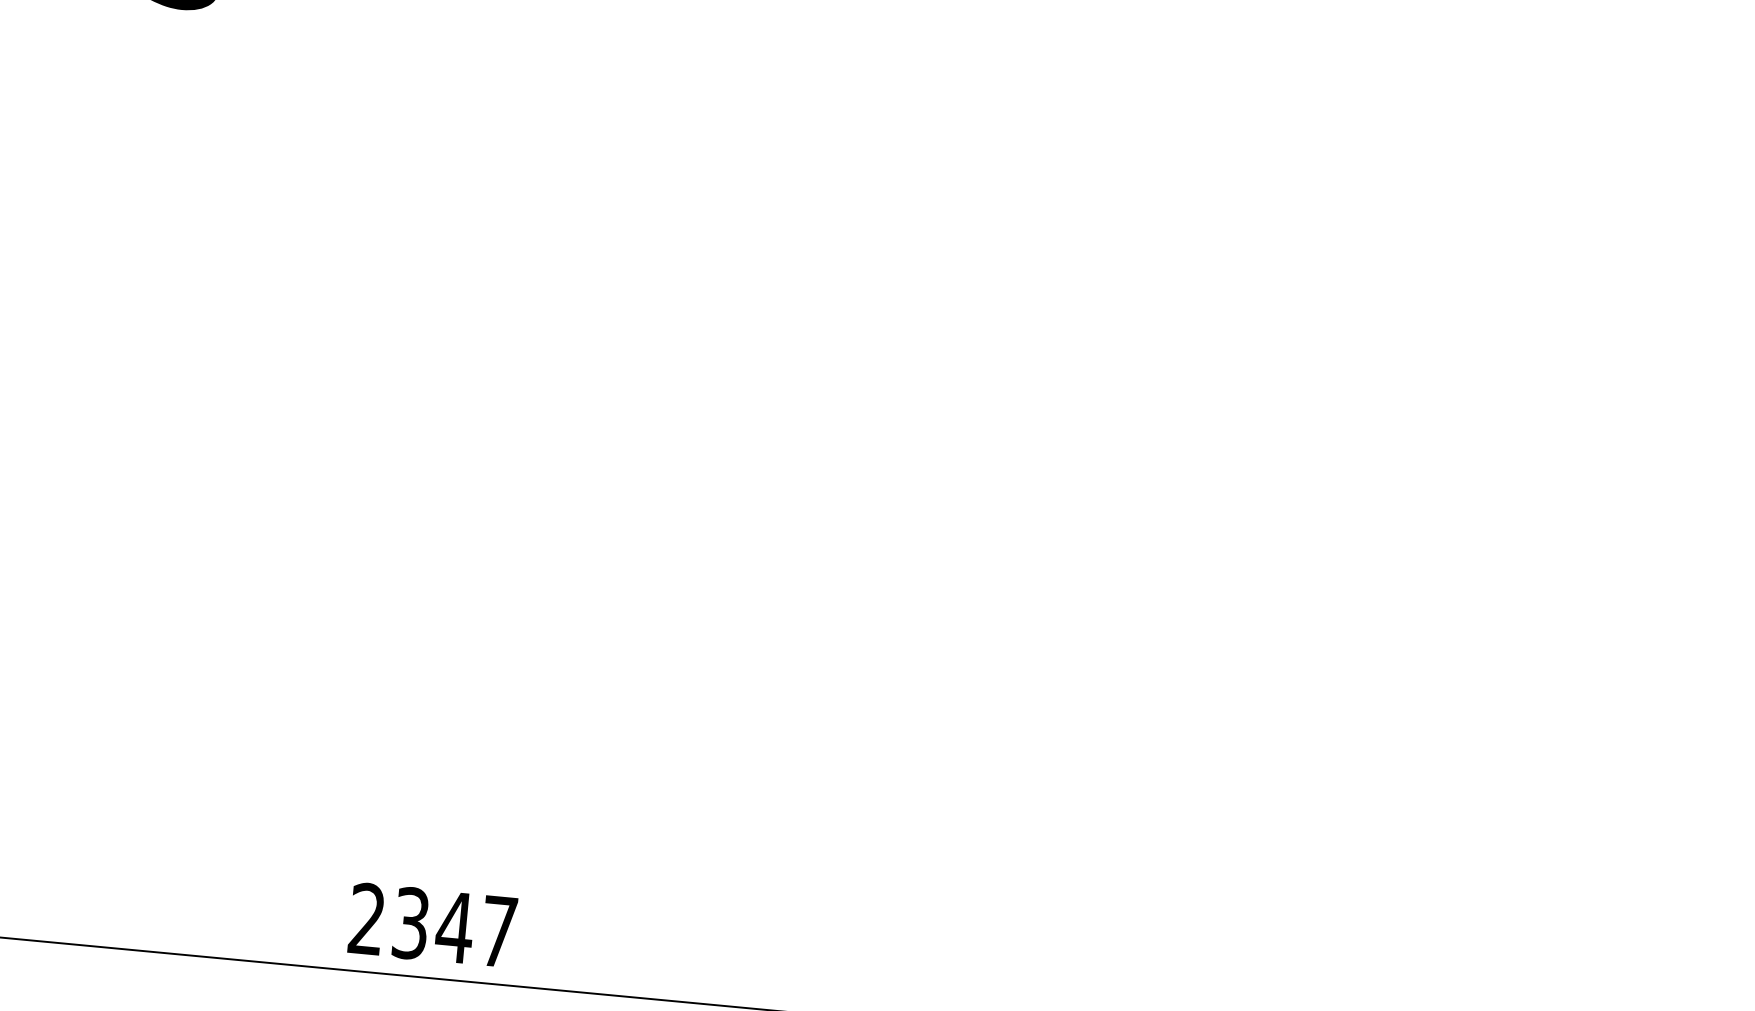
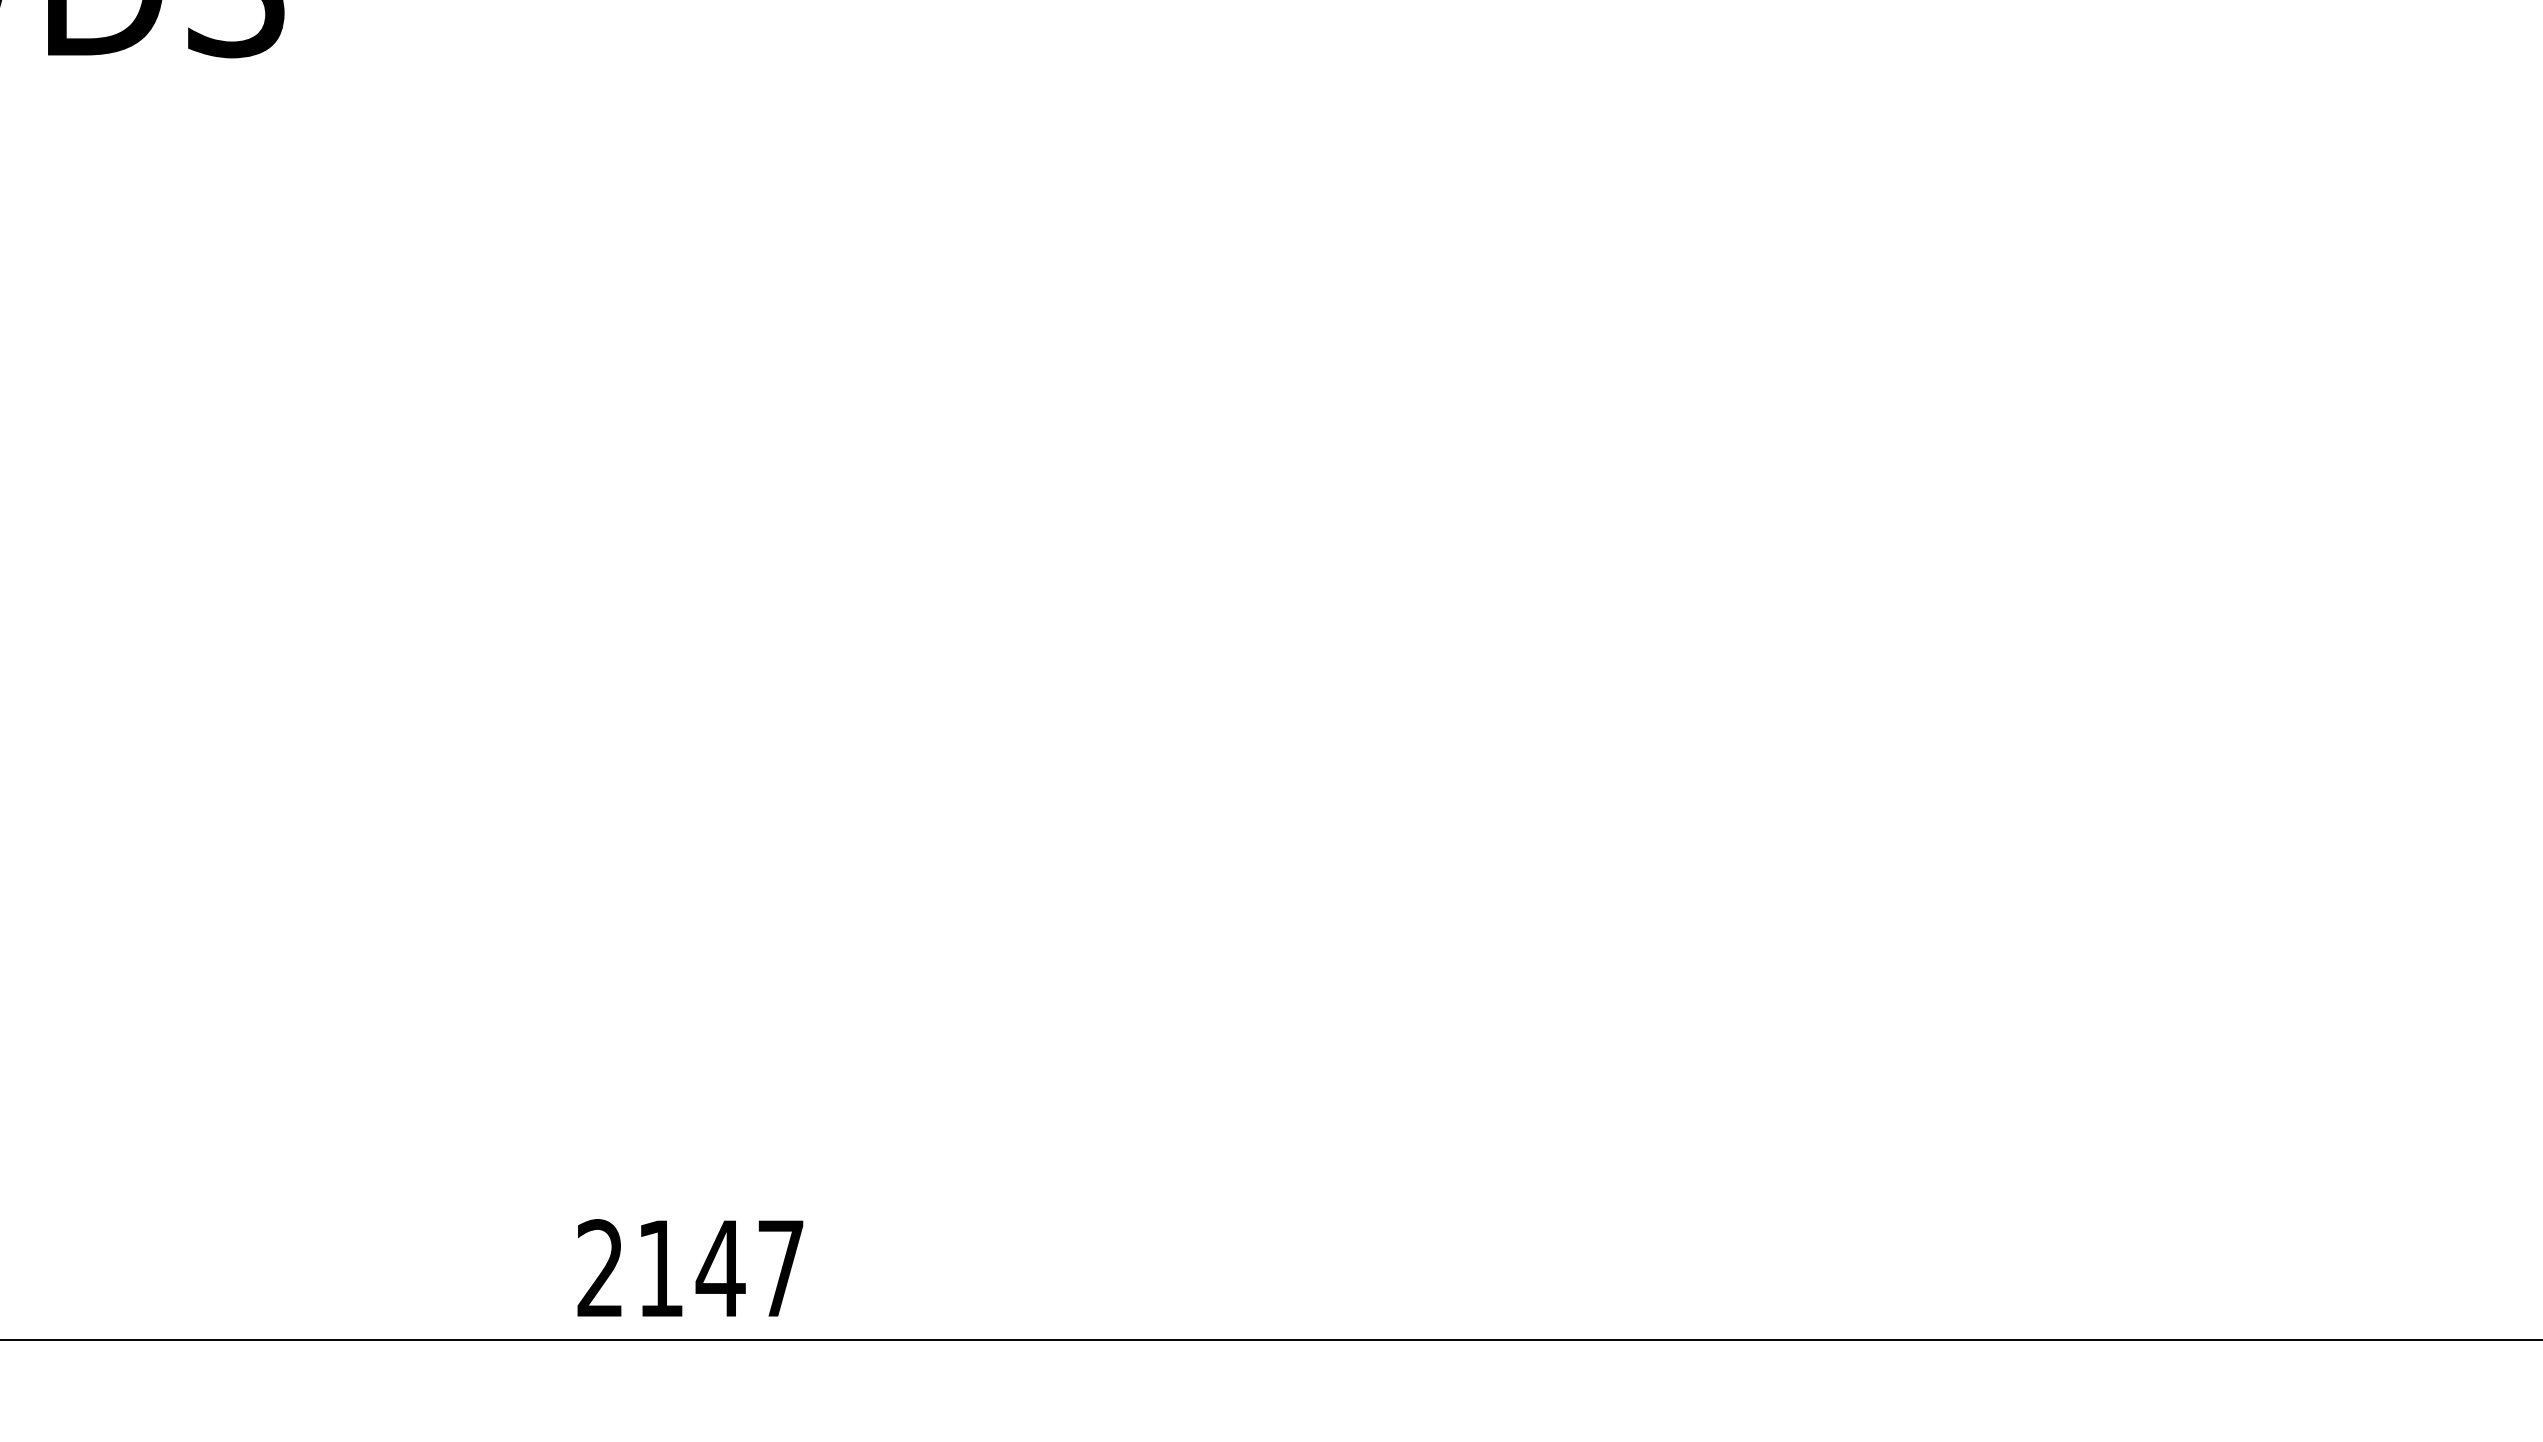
text: (410, 923) -> (660, 1268), 2347 -> 2147

